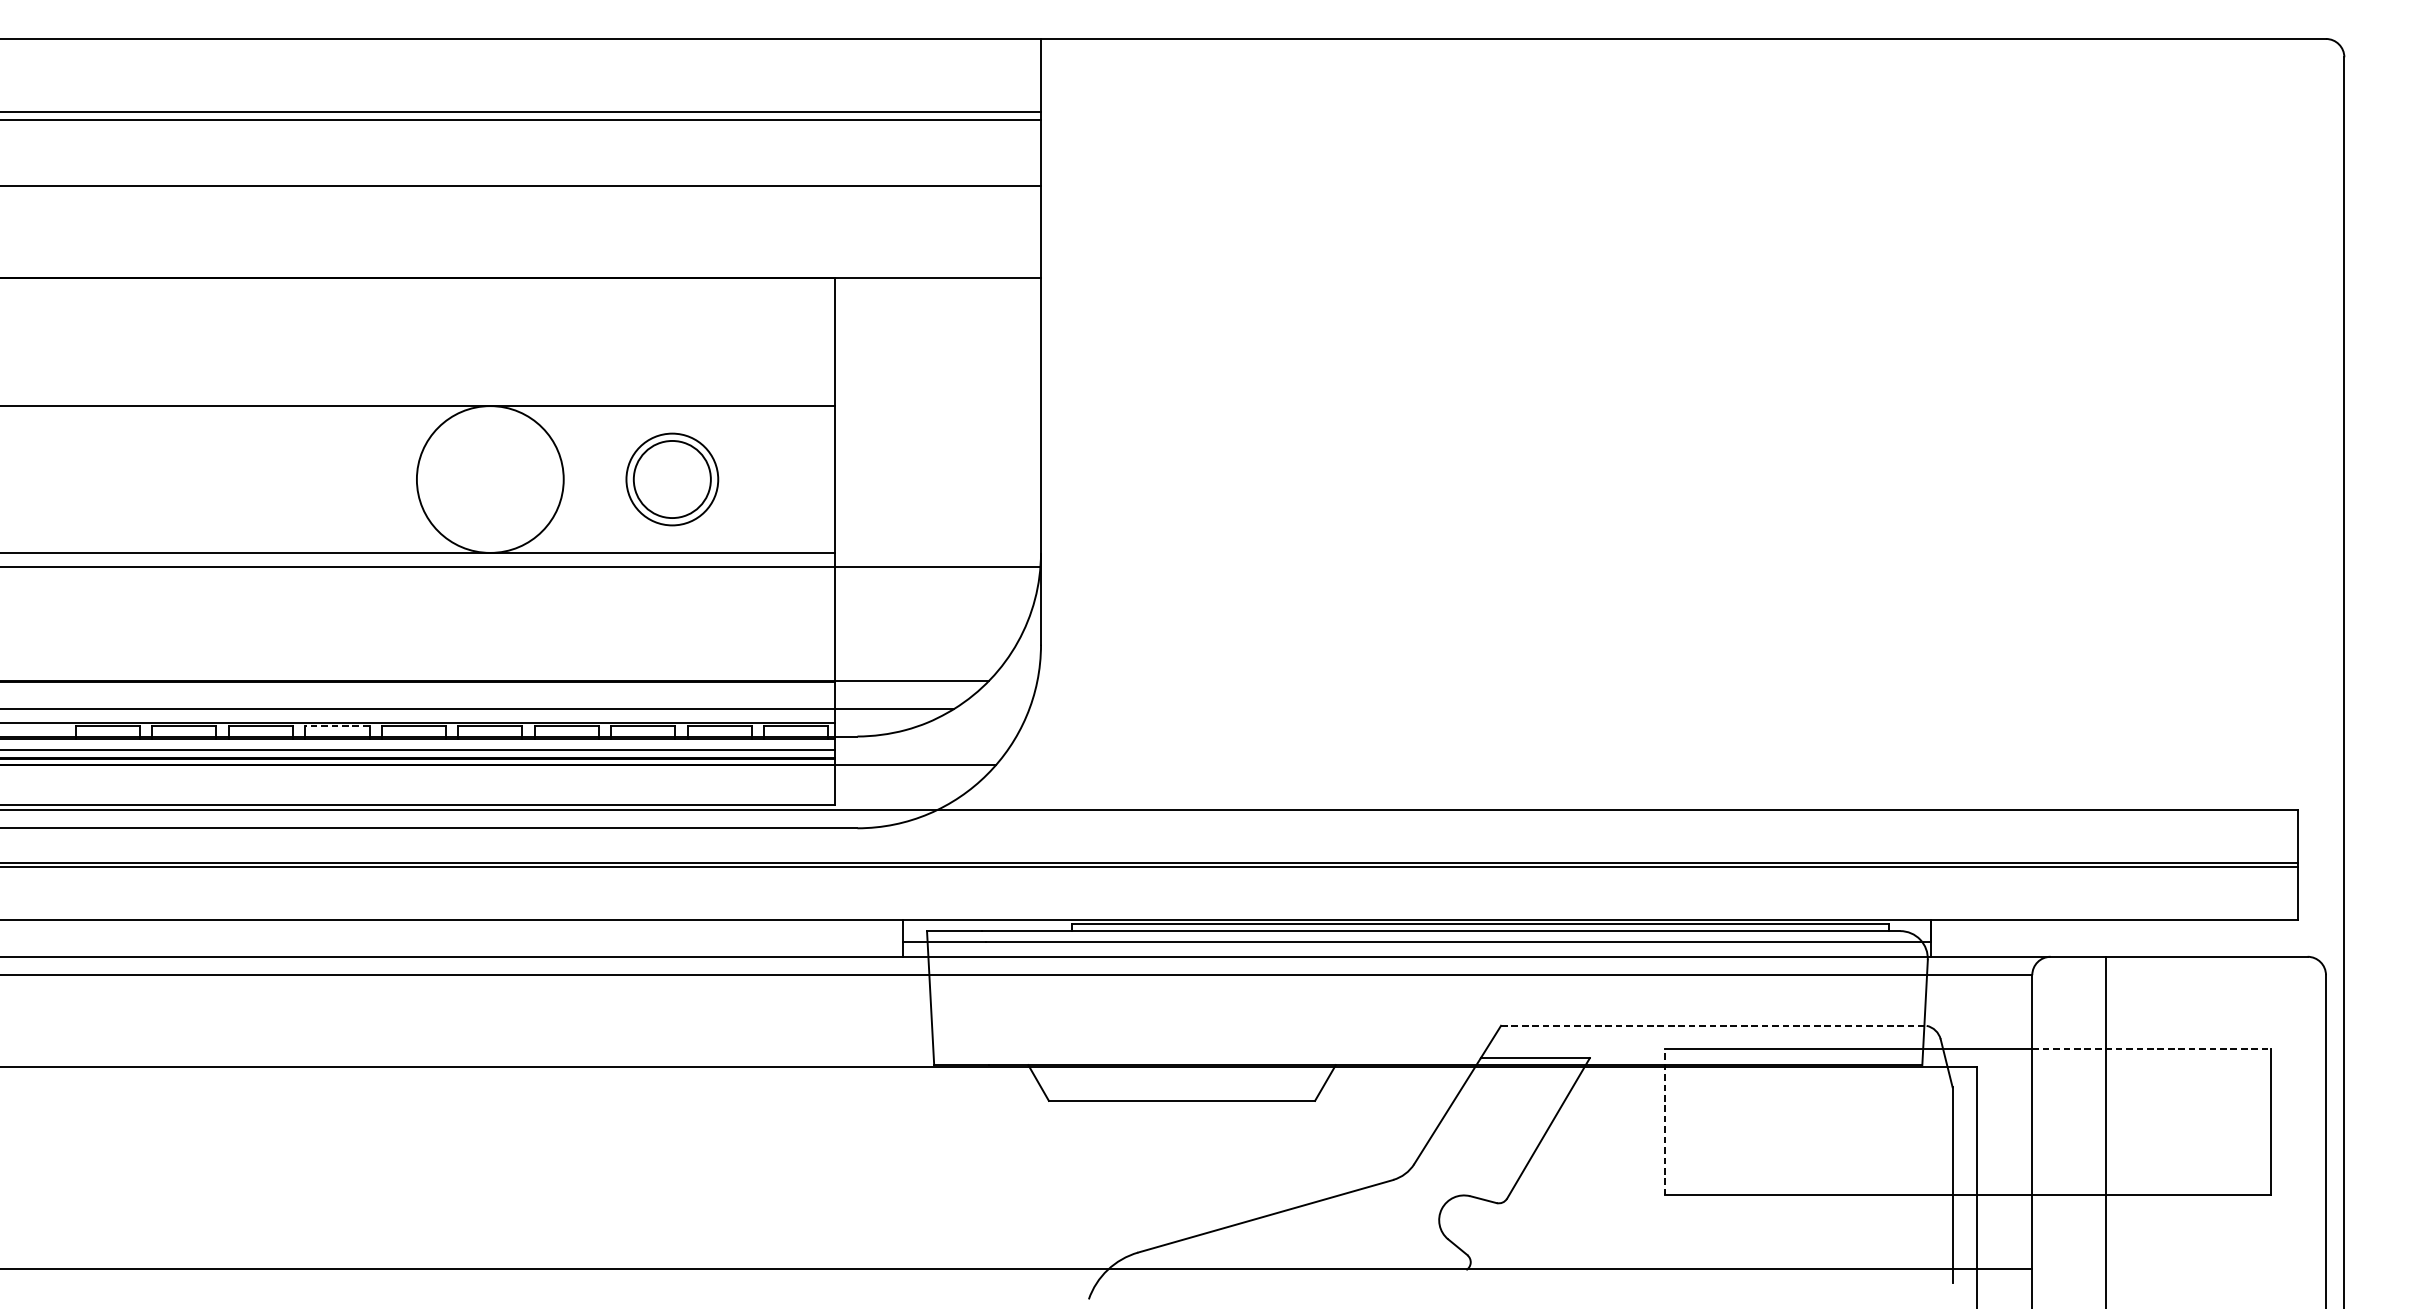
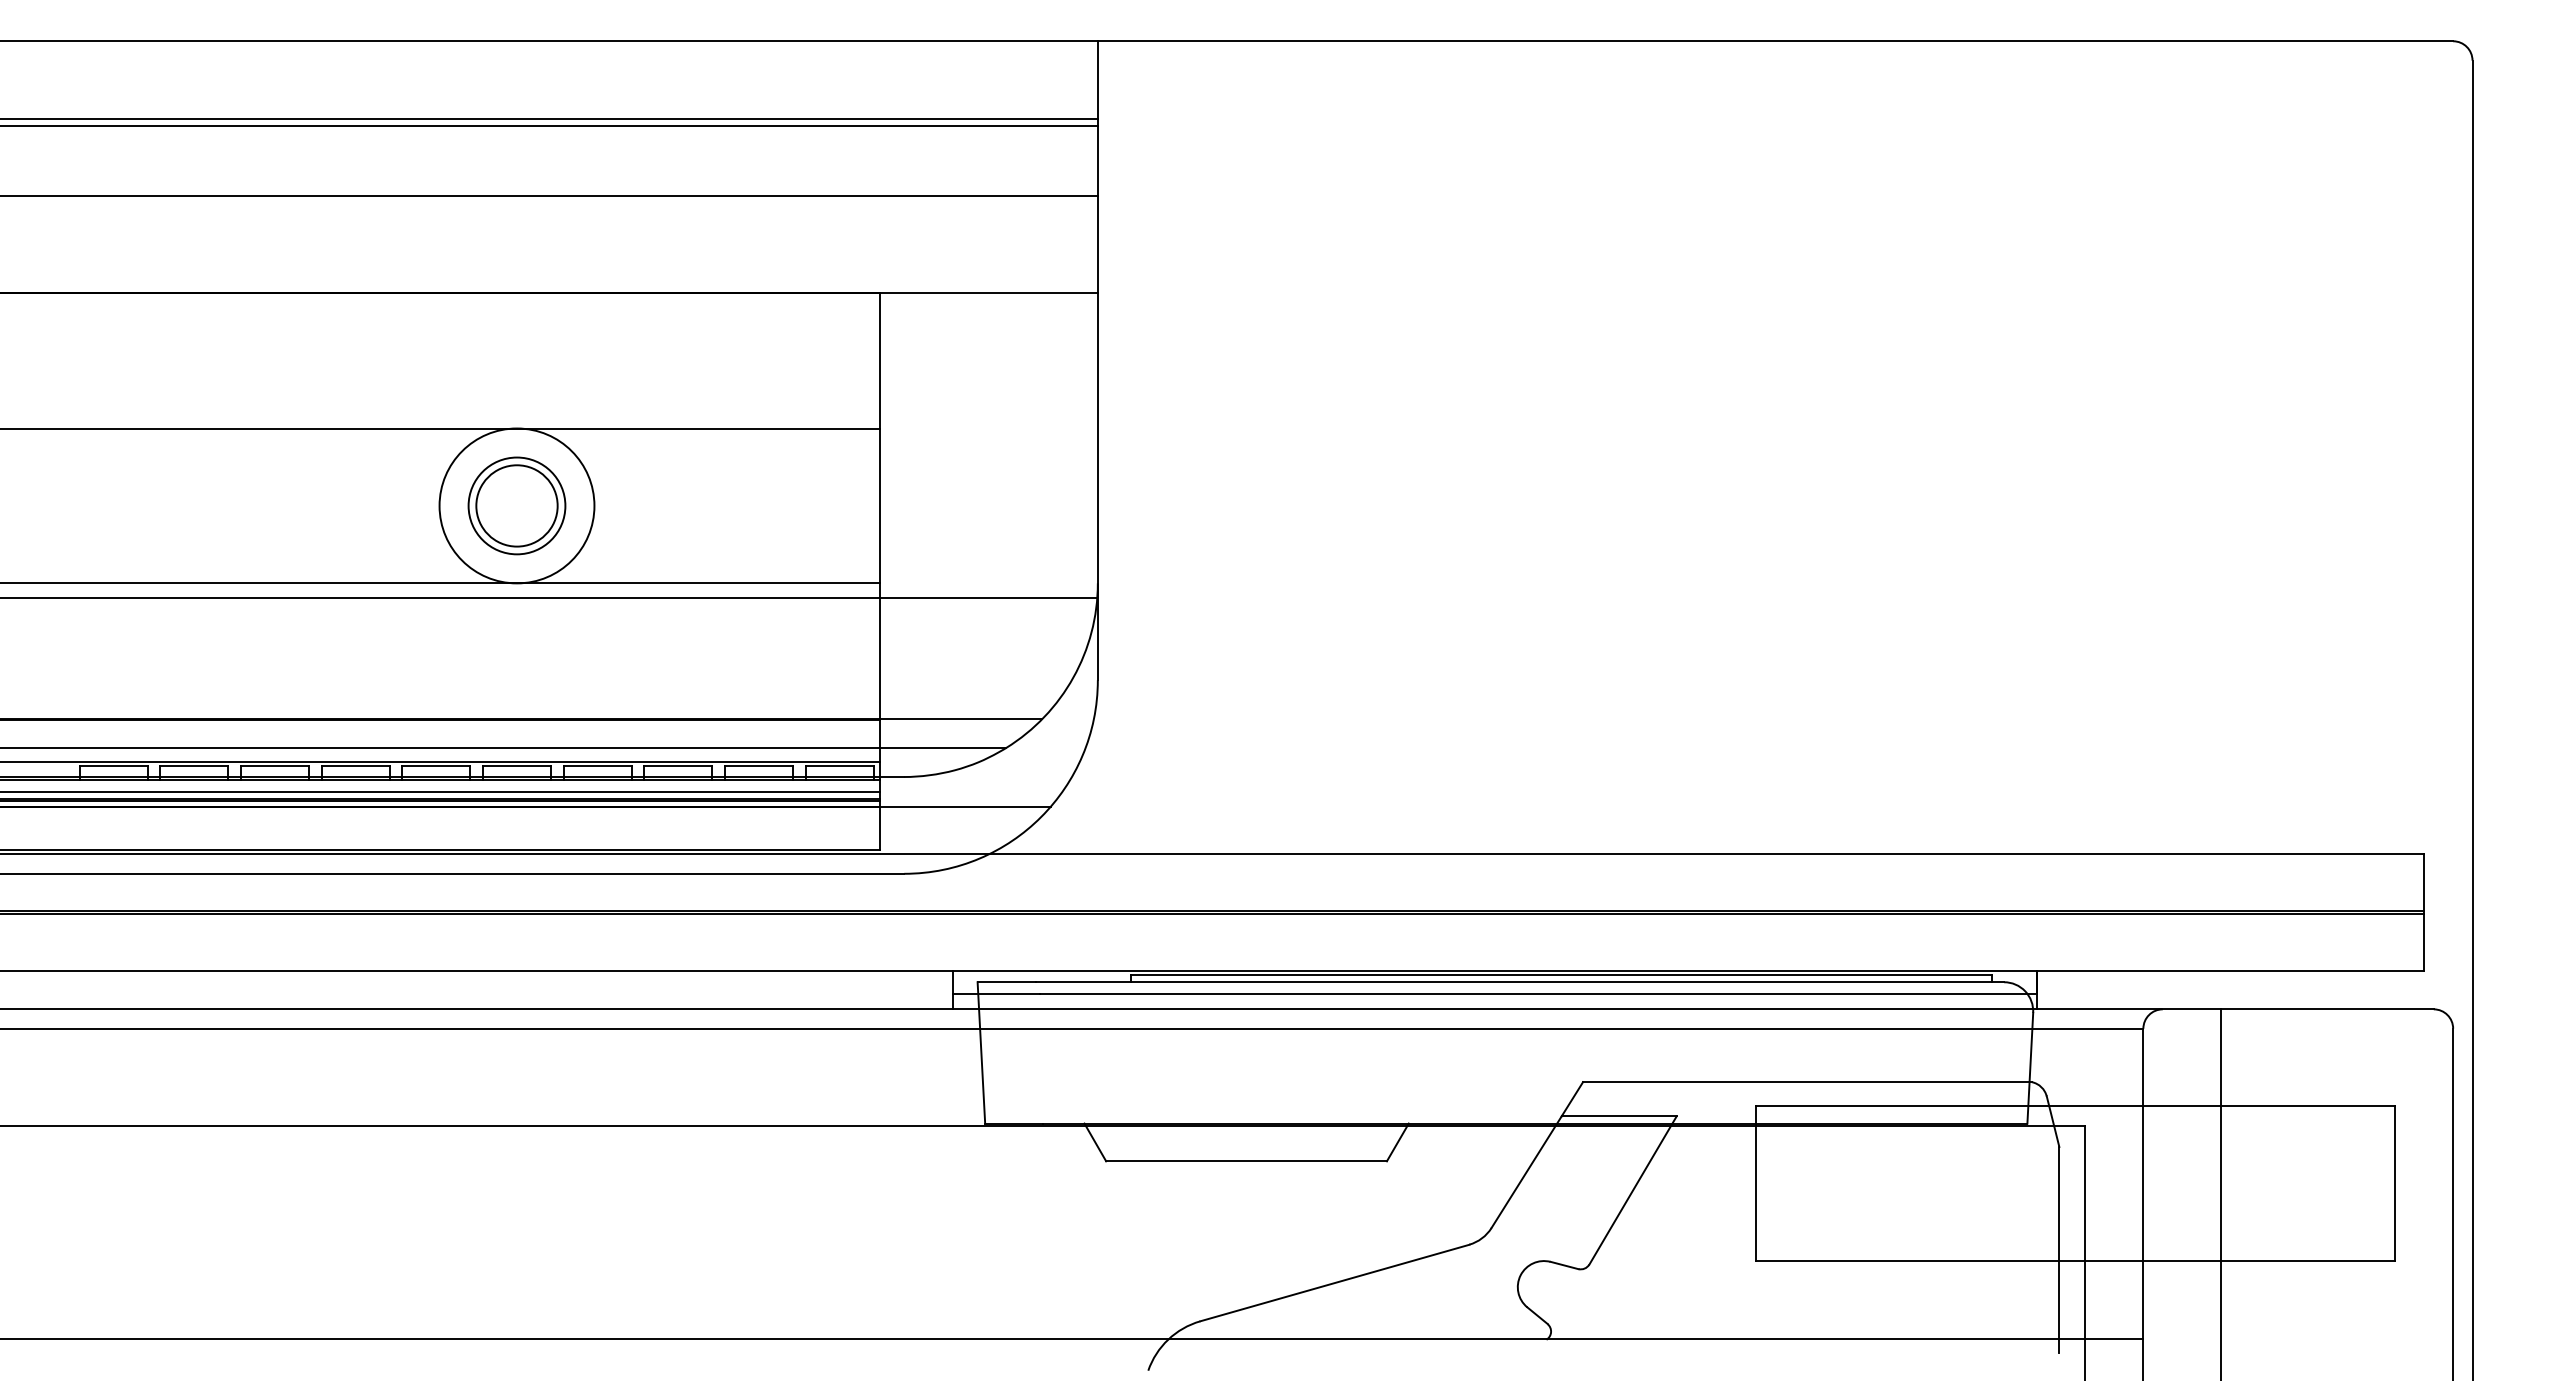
part: (671, 479) -> (516, 505), moved
line: (337, 726) -> (355, 766), dashed -> solid
line: (1714, 1026) -> (1808, 1082), dashed -> solid
line: (2151, 1048) -> (2269, 1106), dashed -> solid
line: (1665, 1121) -> (1756, 1183), dashed -> solid

